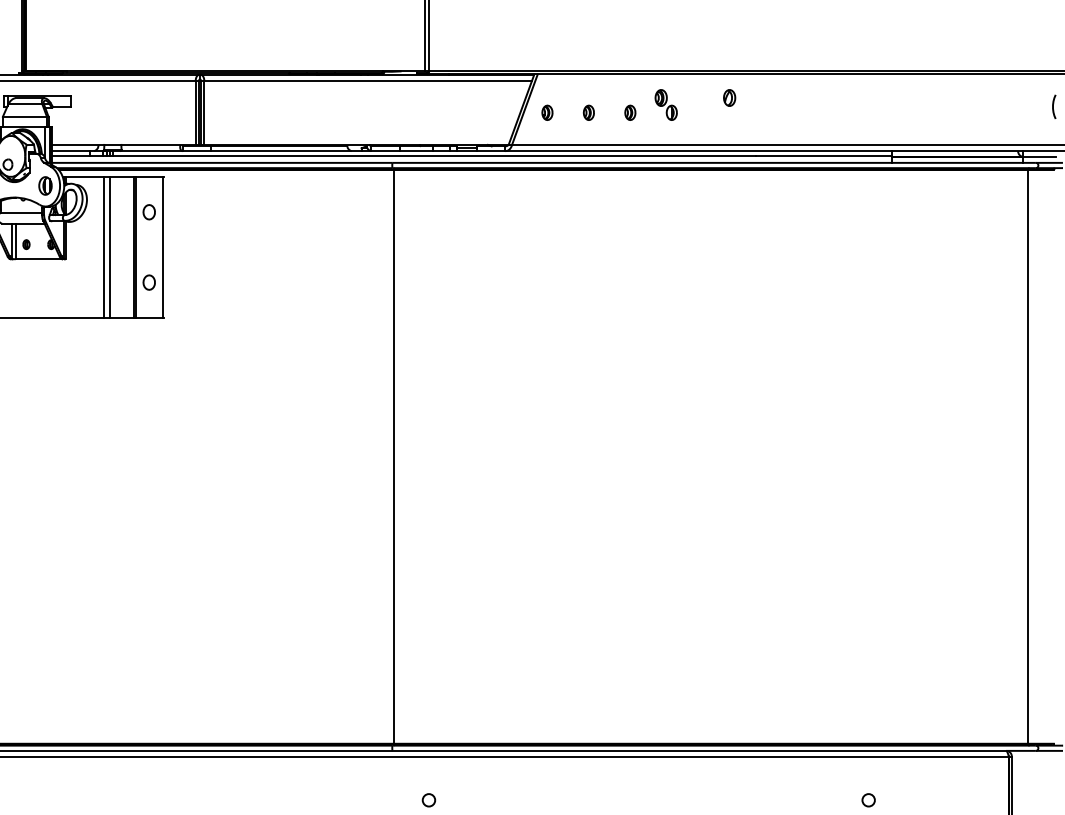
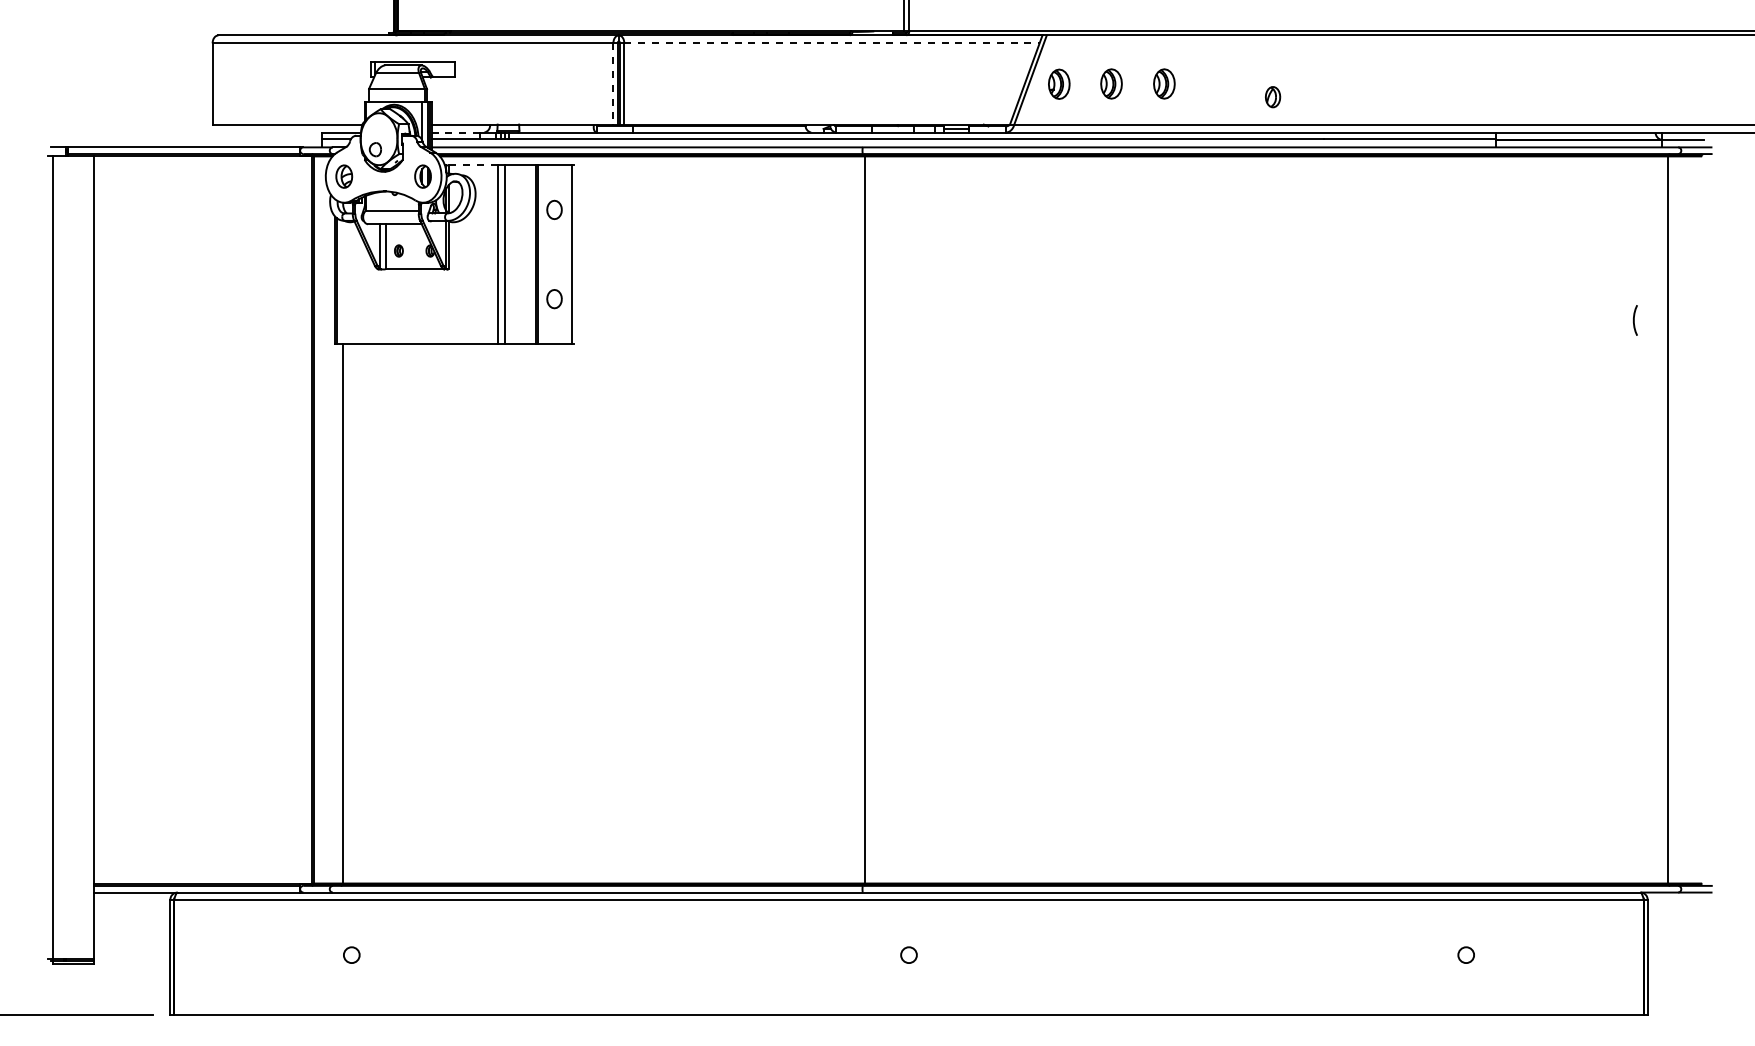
line: (367, 80) -> (831, 43), solid -> dashed
part: (730, 98) -> (1273, 97), moved
part: (666, 104) -> (1209, 73), removed
curve: (1053, 106) -> (1634, 320), moved
part: (546, 112) -> (1058, 83), size x1.6
part: (588, 112) -> (1111, 83), size x1.6
part: (629, 112) -> (1163, 83), size x1.6
line: (195, 113) -> (613, 84), solid -> dashed
line: (71, 151) -> (455, 132), solid -> dashed
line: (84, 177) -> (472, 165), solid -> dashed

